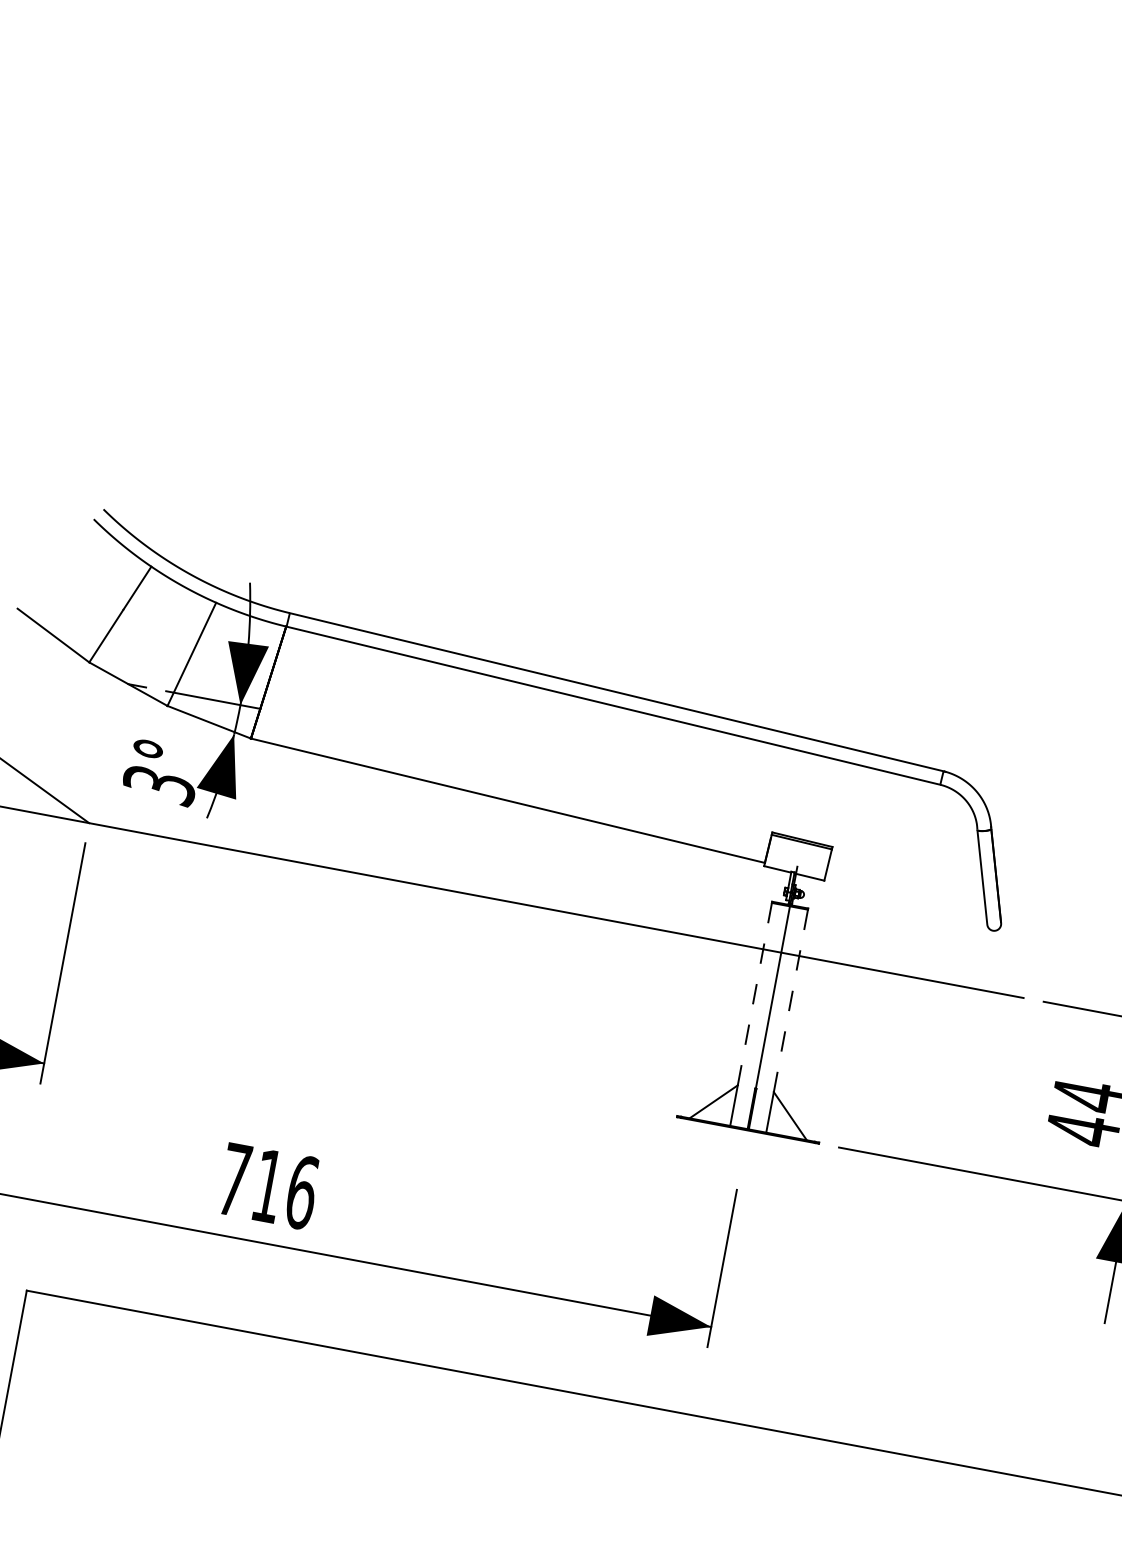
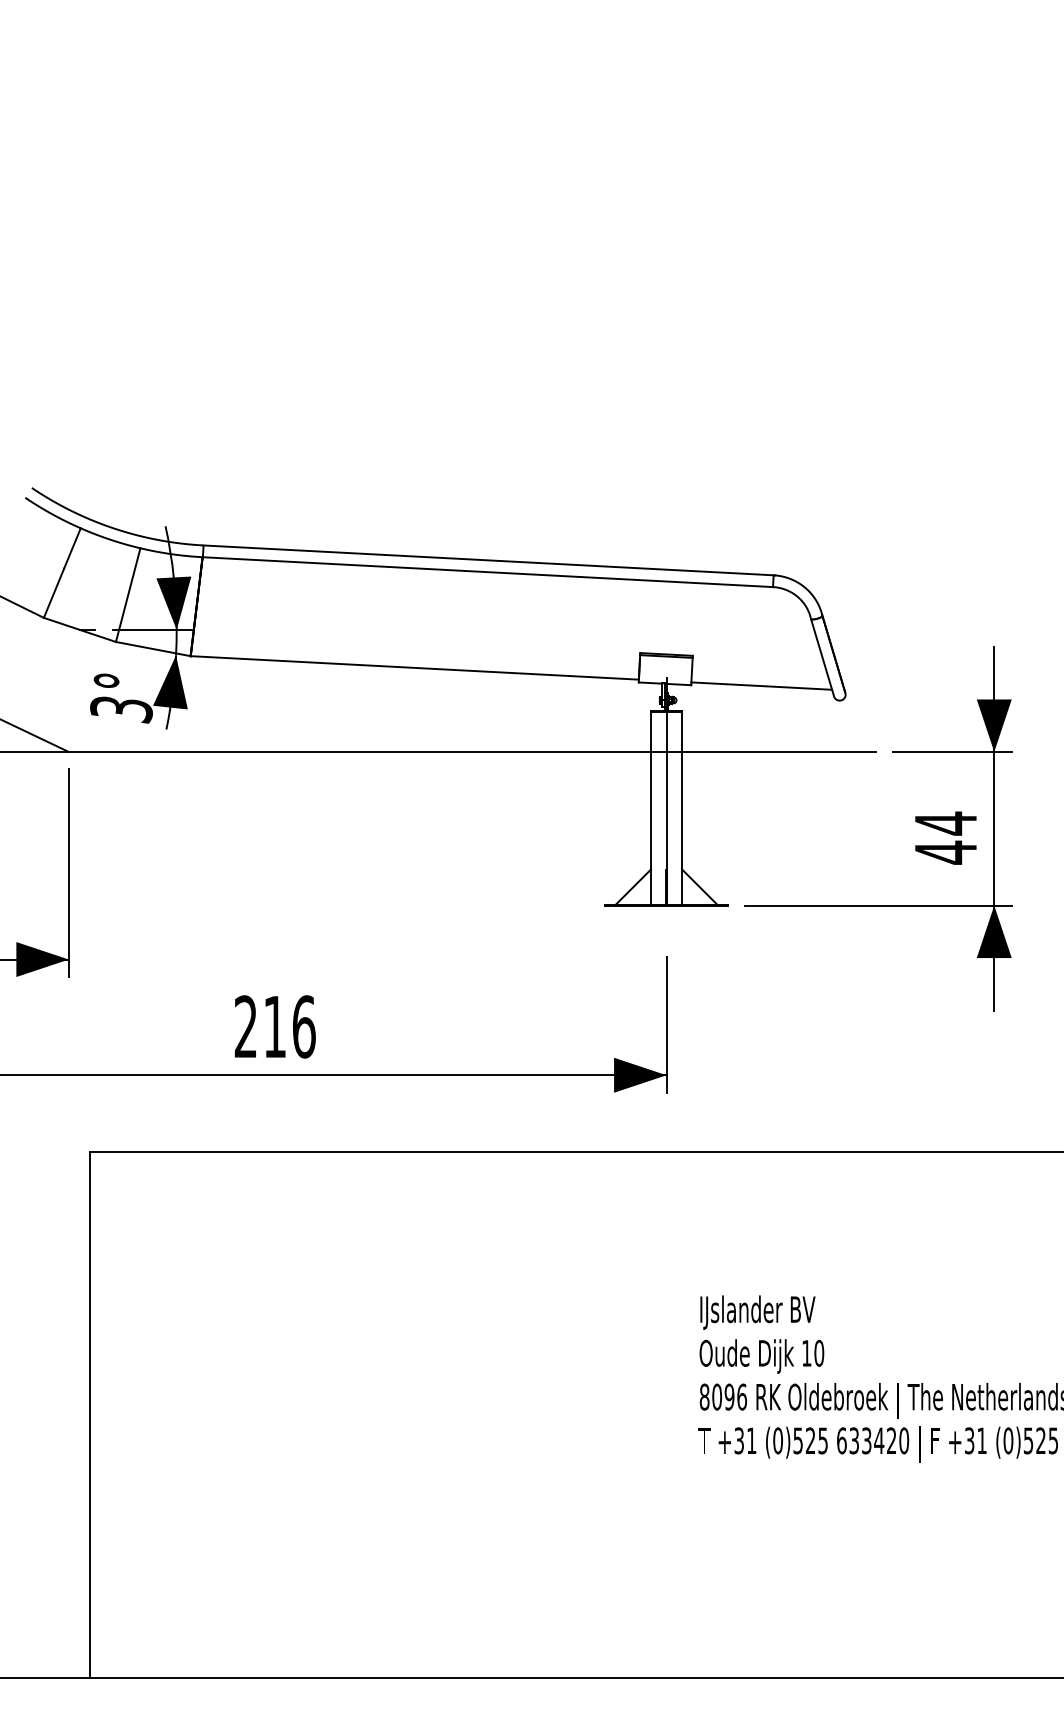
line: (905, 896) -> (761, 685), added
line: (755, 993) -> (651, 790), dashed -> solid
line: (791, 1000) -> (682, 790), dashed -> solid
text: (234, 1179) -> (245, 1026), 716 -> 216

